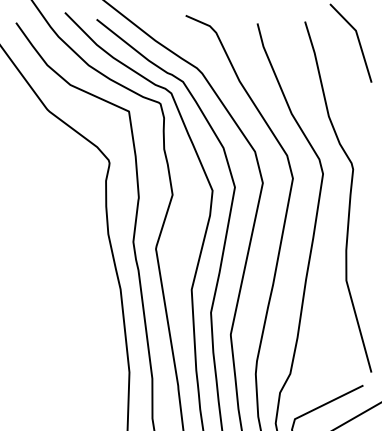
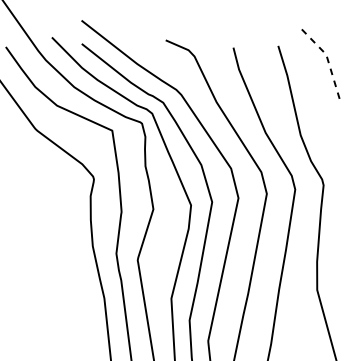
line: (358, 38) -> (328, 61), solid -> dashed

